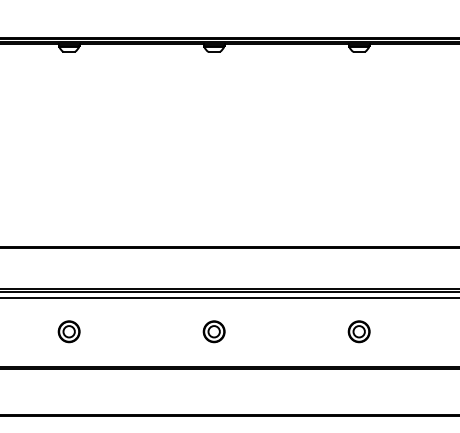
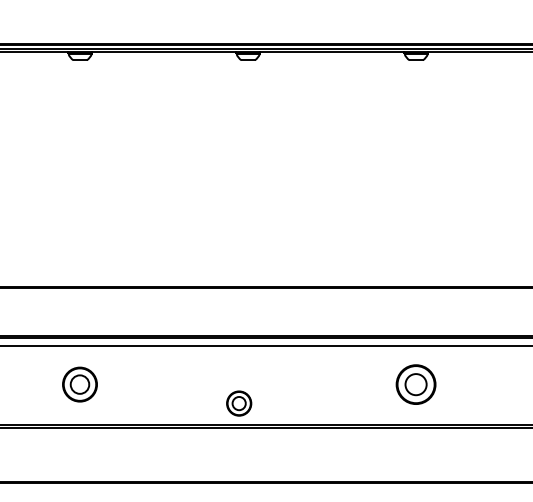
part: (69, 331) -> (80, 384), size x1.4
part: (214, 331) -> (239, 403), moved
part: (359, 331) -> (416, 384), size x1.6

